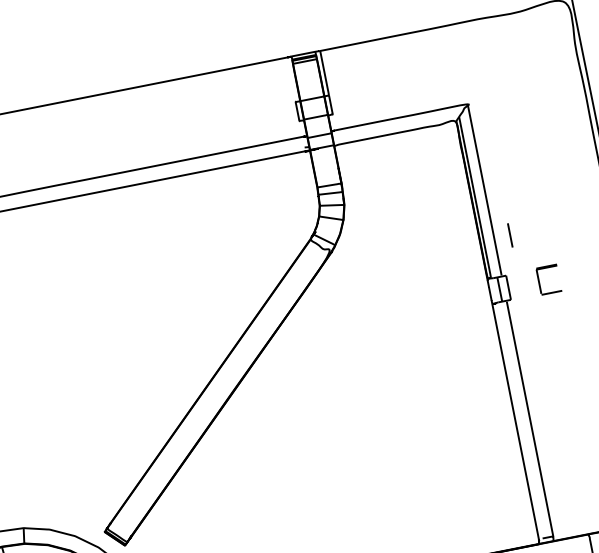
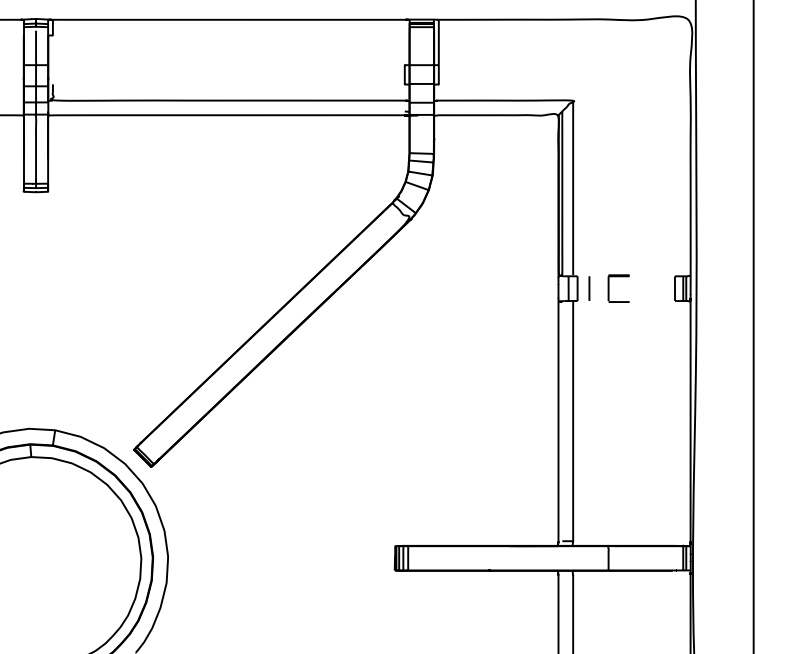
line: (510, 235) -> (589, 288), moved

